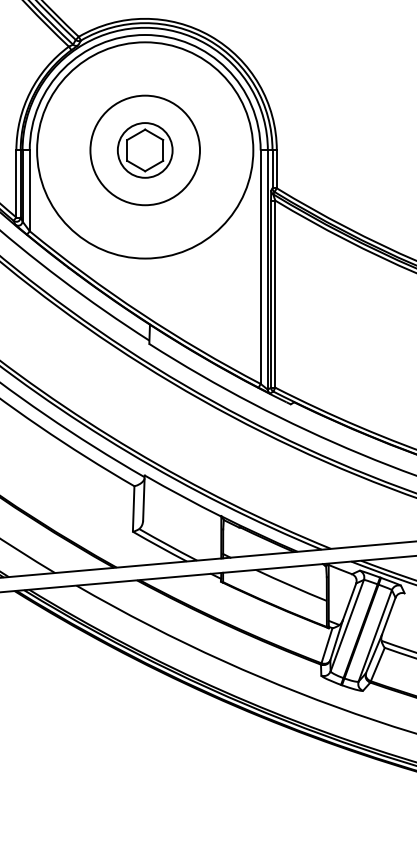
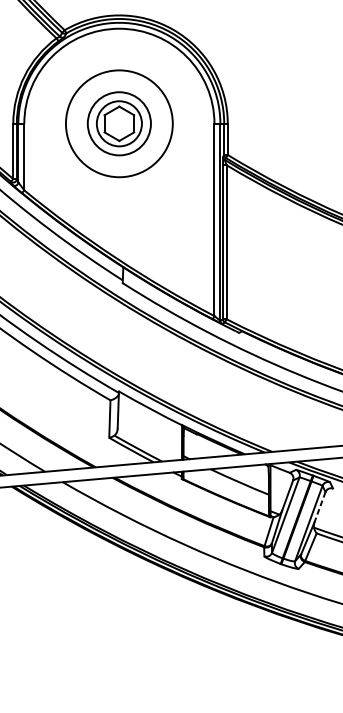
circle: (145, 150) -> (119, 123), size x0.6
circle: (145, 150) -> (119, 123), size x0.7
line: (388, 616) -> (319, 507), solid -> dashed

